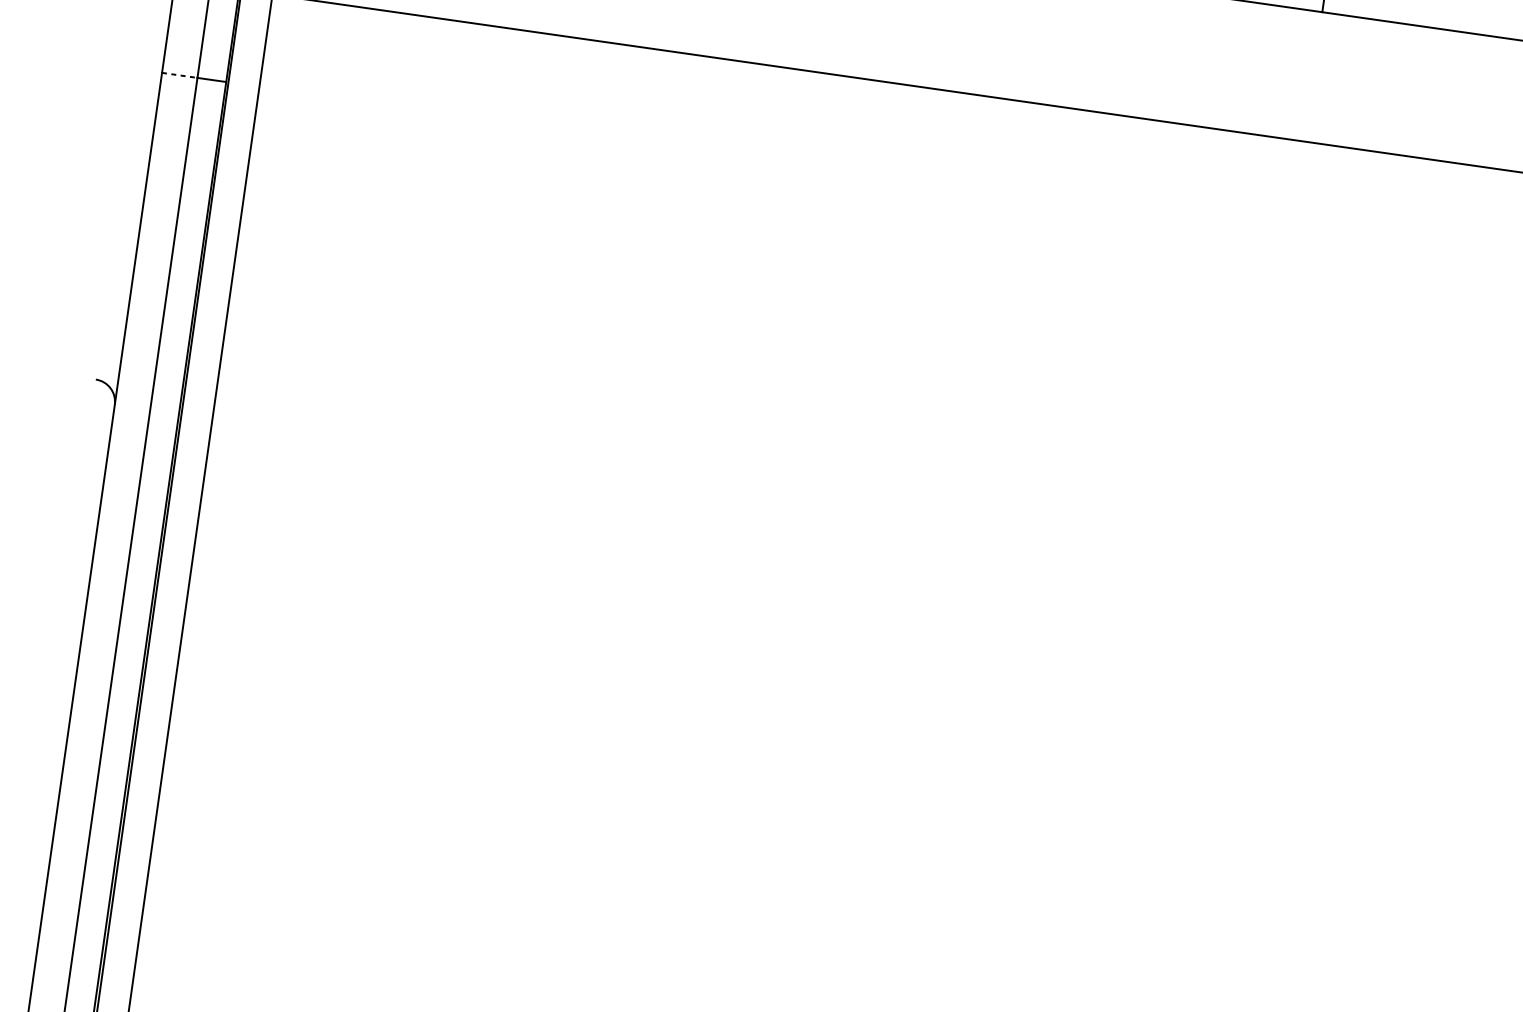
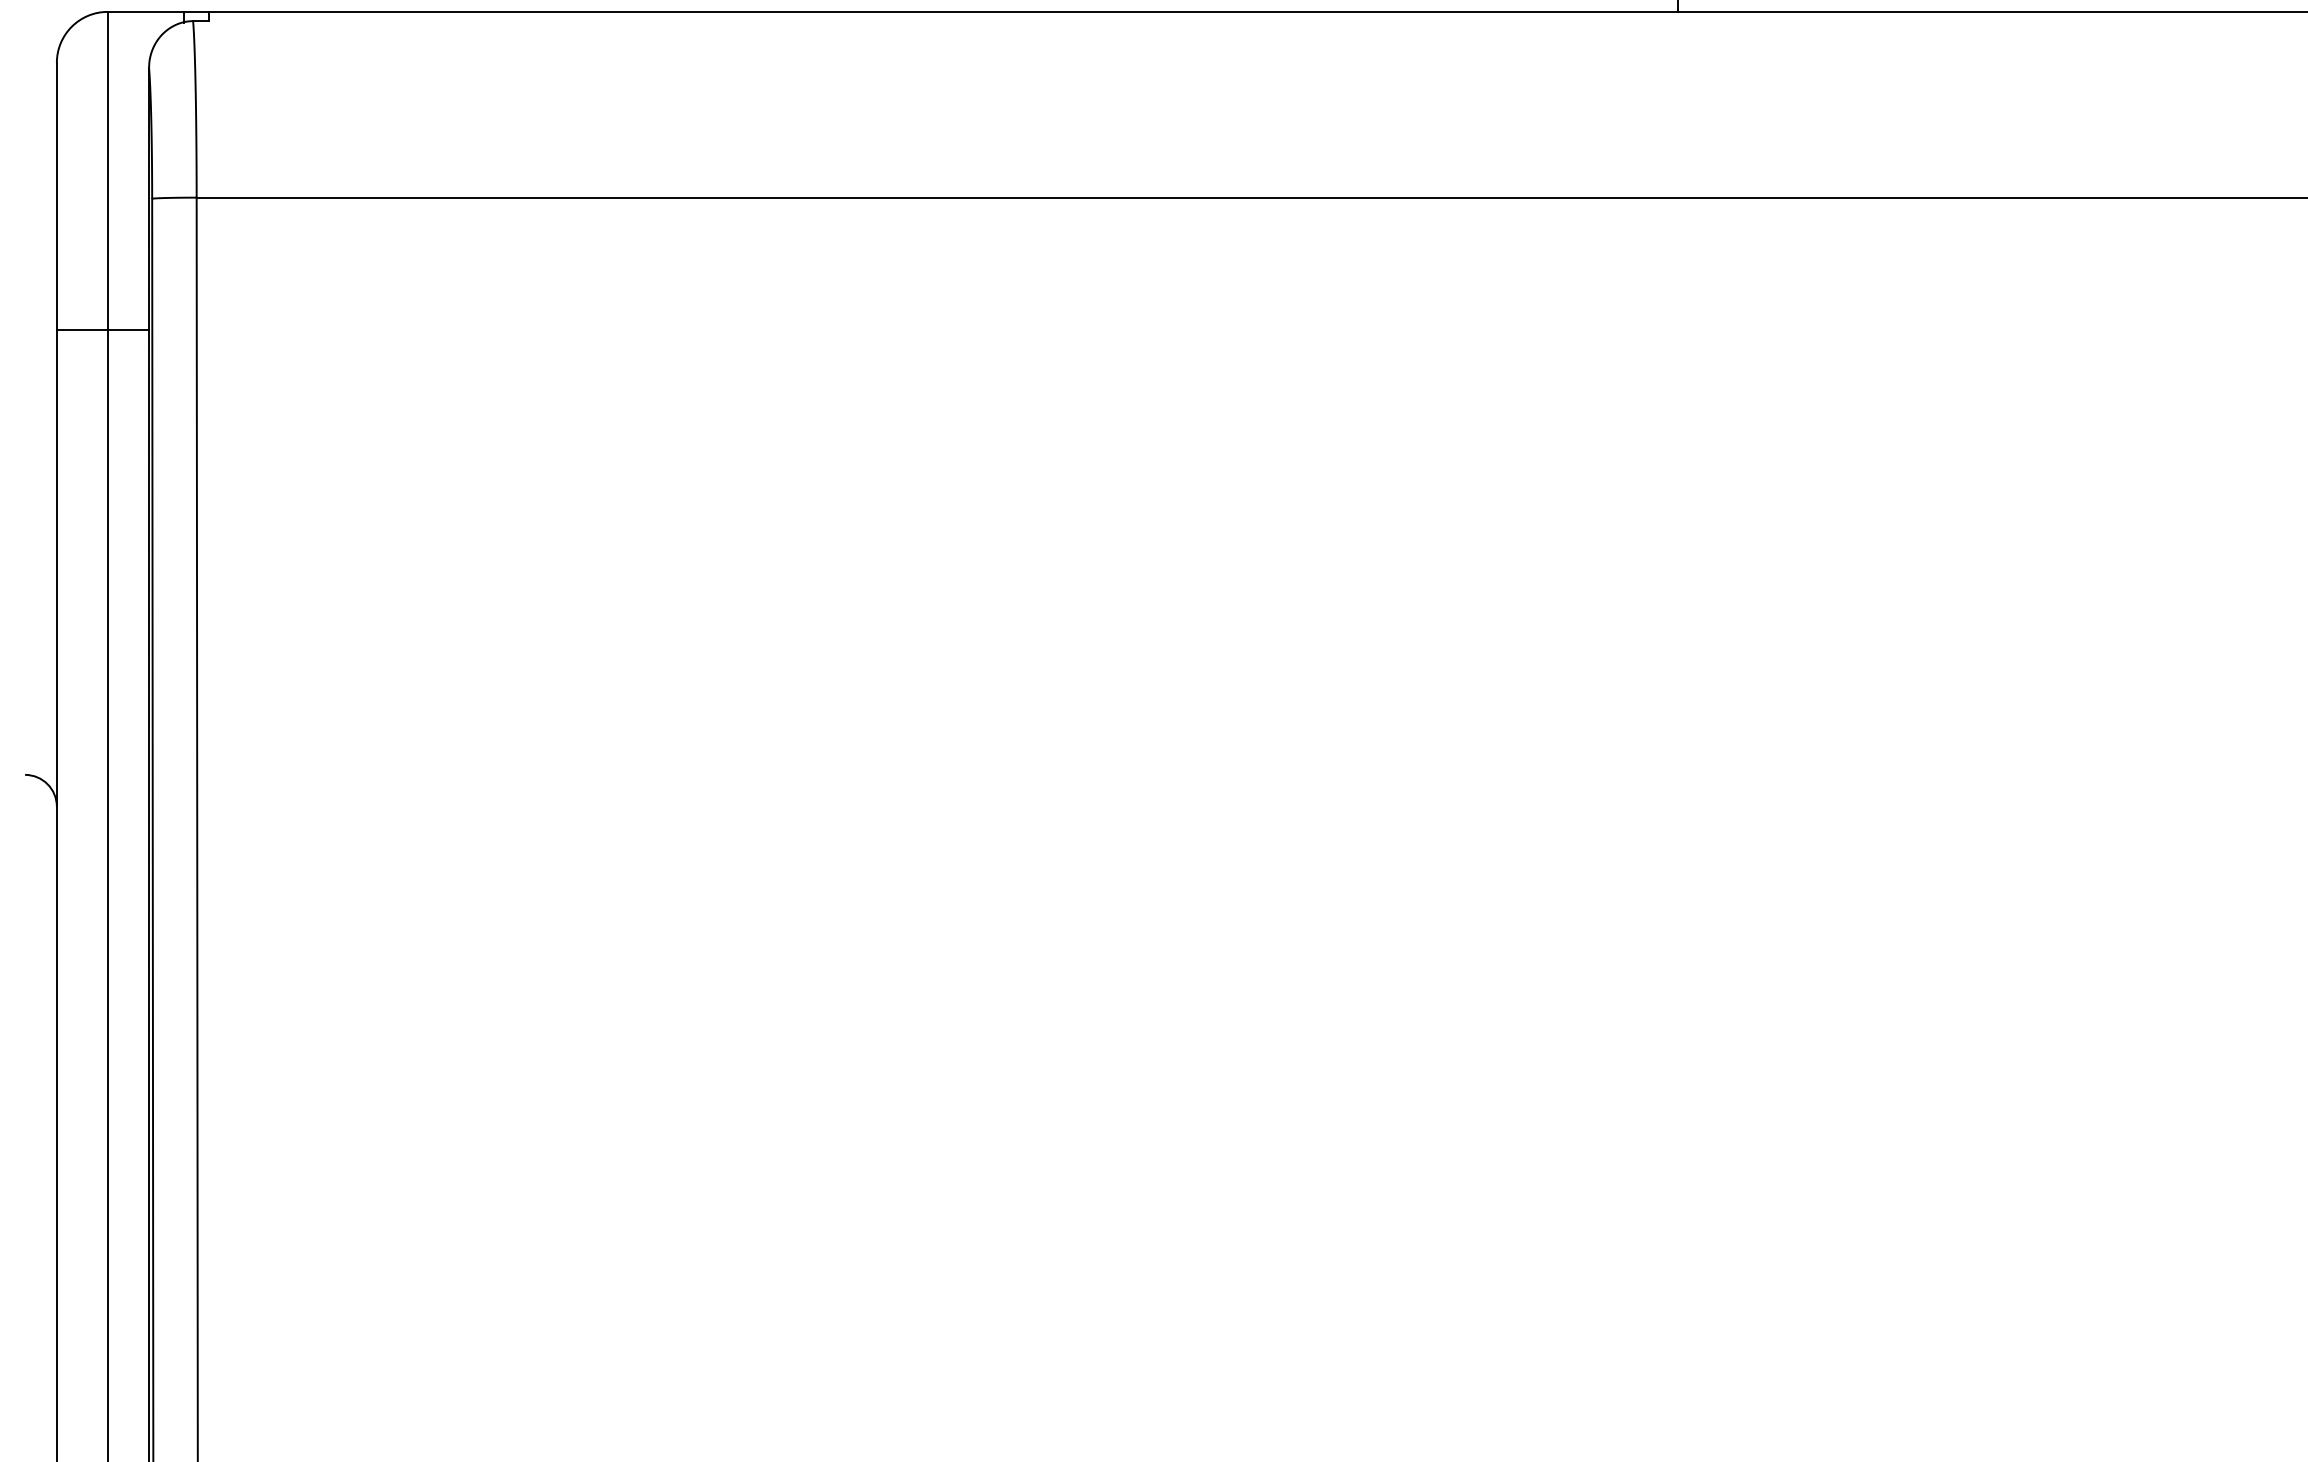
line: (179, 75) -> (82, 329), dashed -> solid

